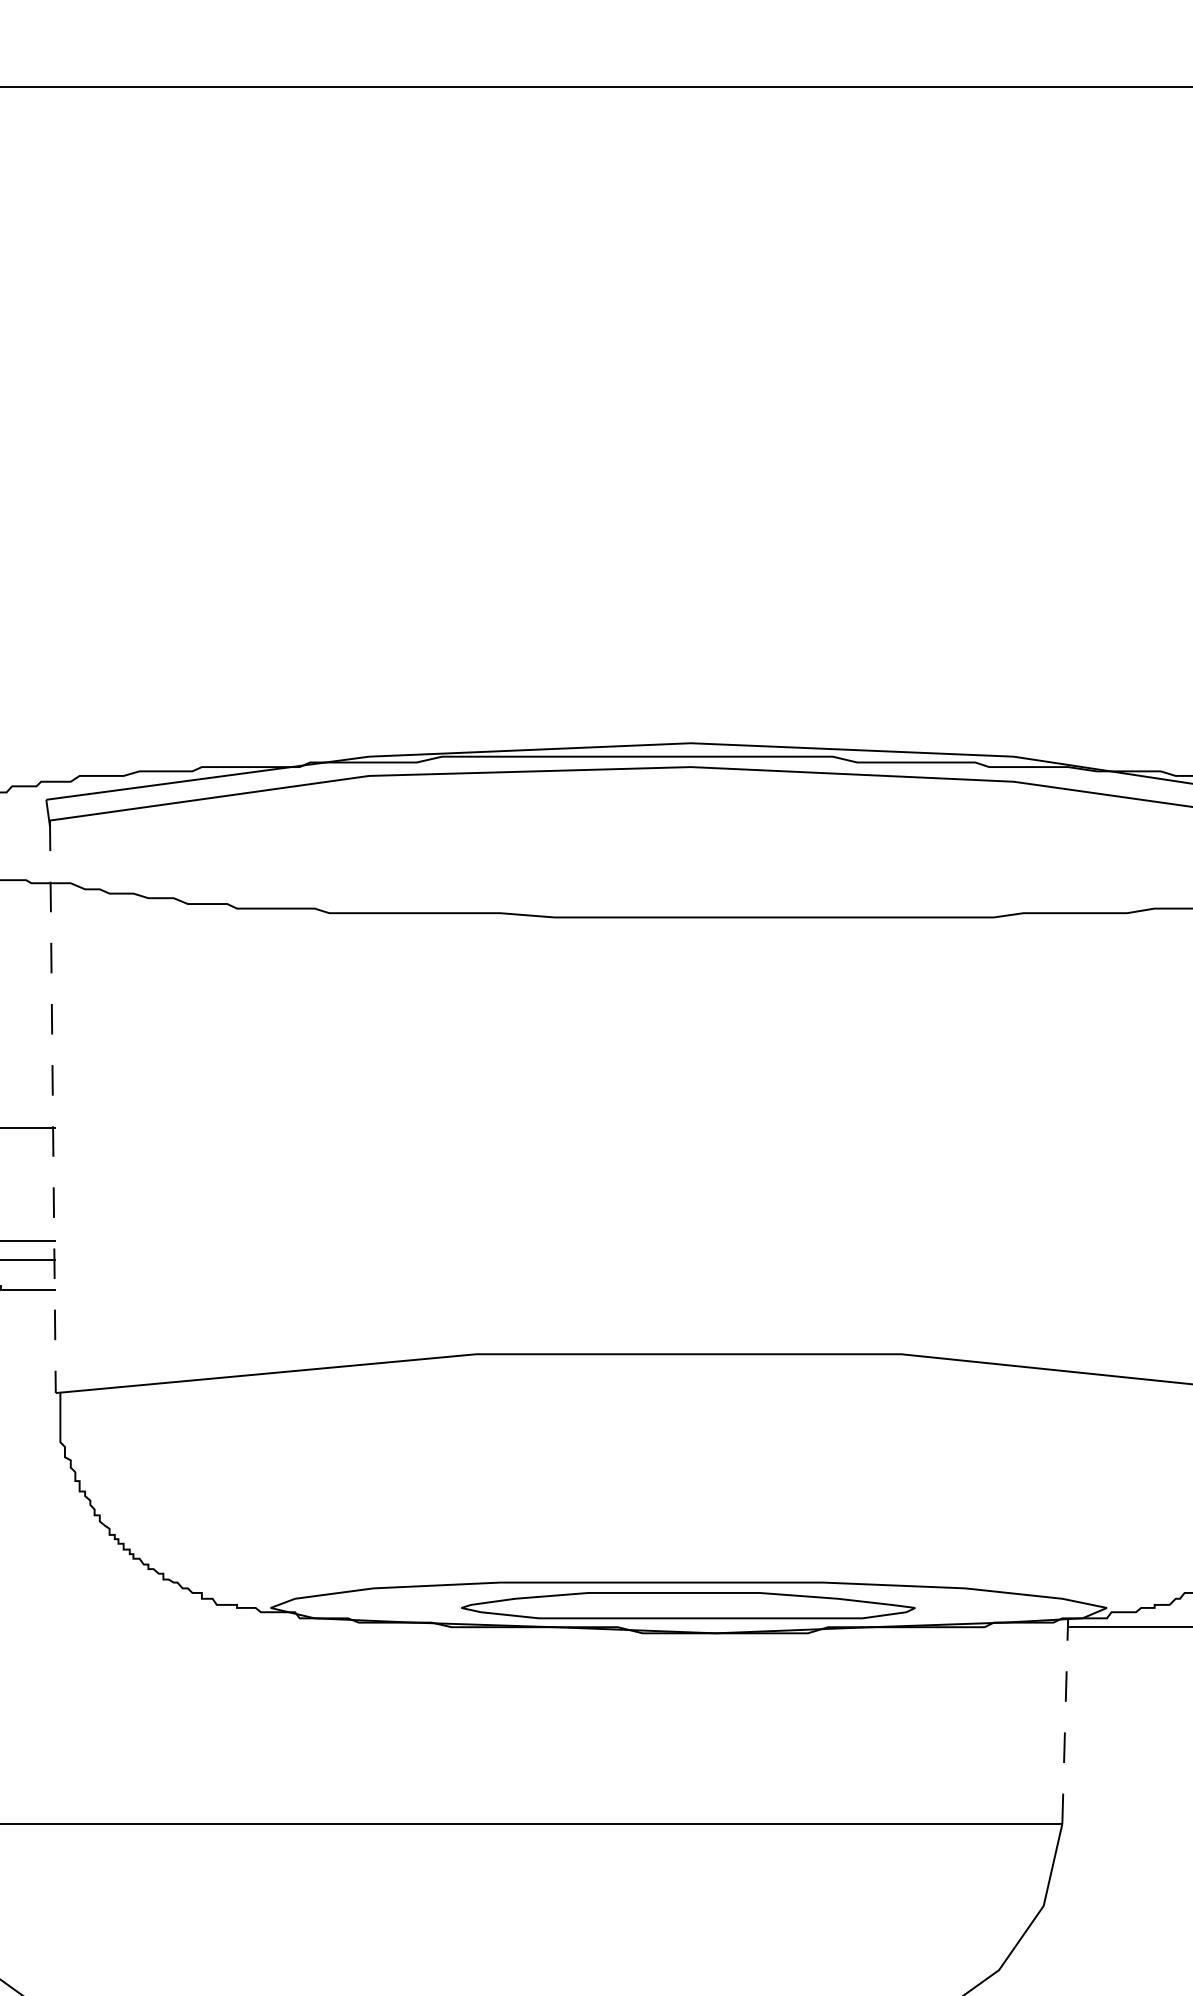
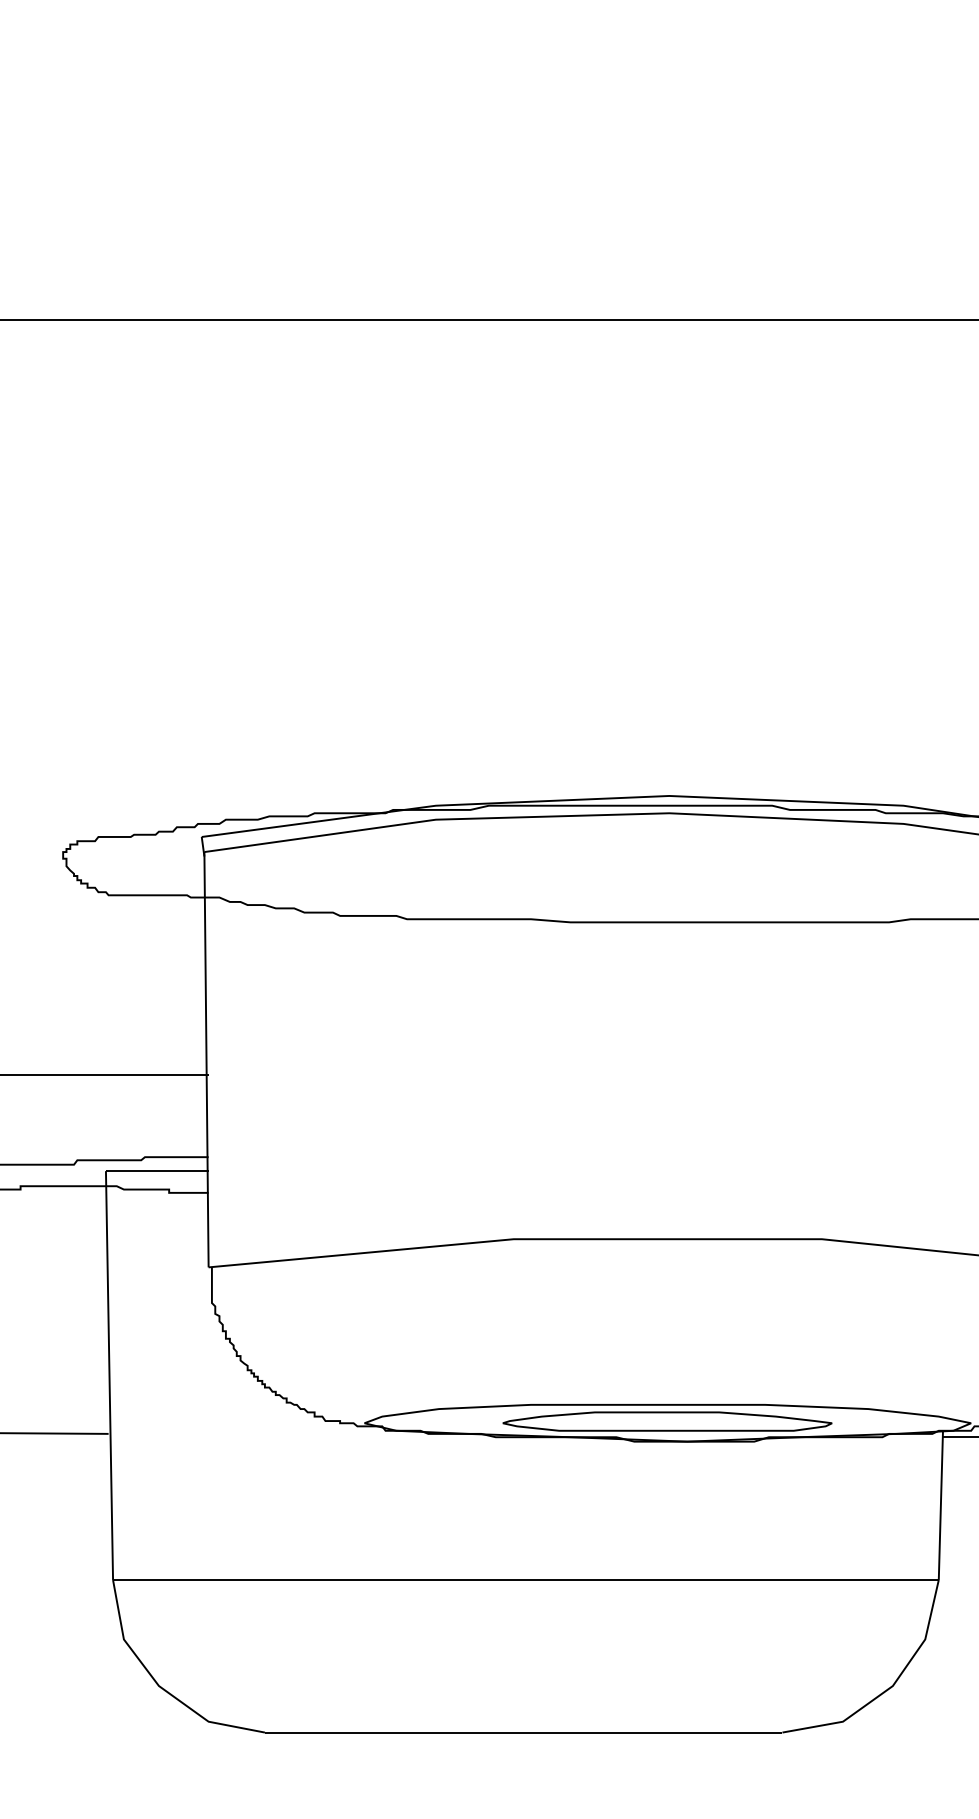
line: (52, 1106) -> (206, 1059), dashed -> solid
line: (1064, 1721) -> (940, 1505), dashed -> solid

